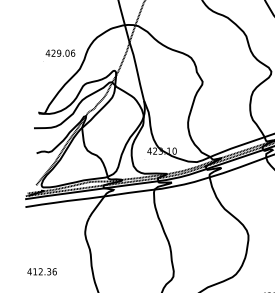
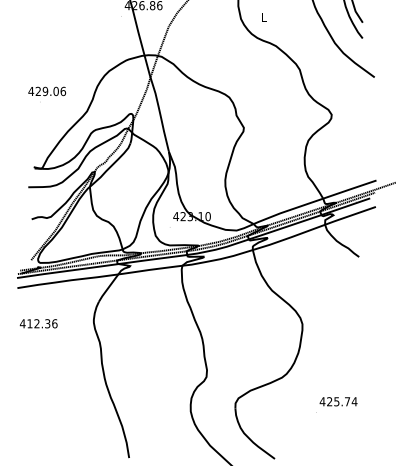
text: (59, 53) -> (46, 91), moved
text: (41, 271) -> (38, 323), moved

